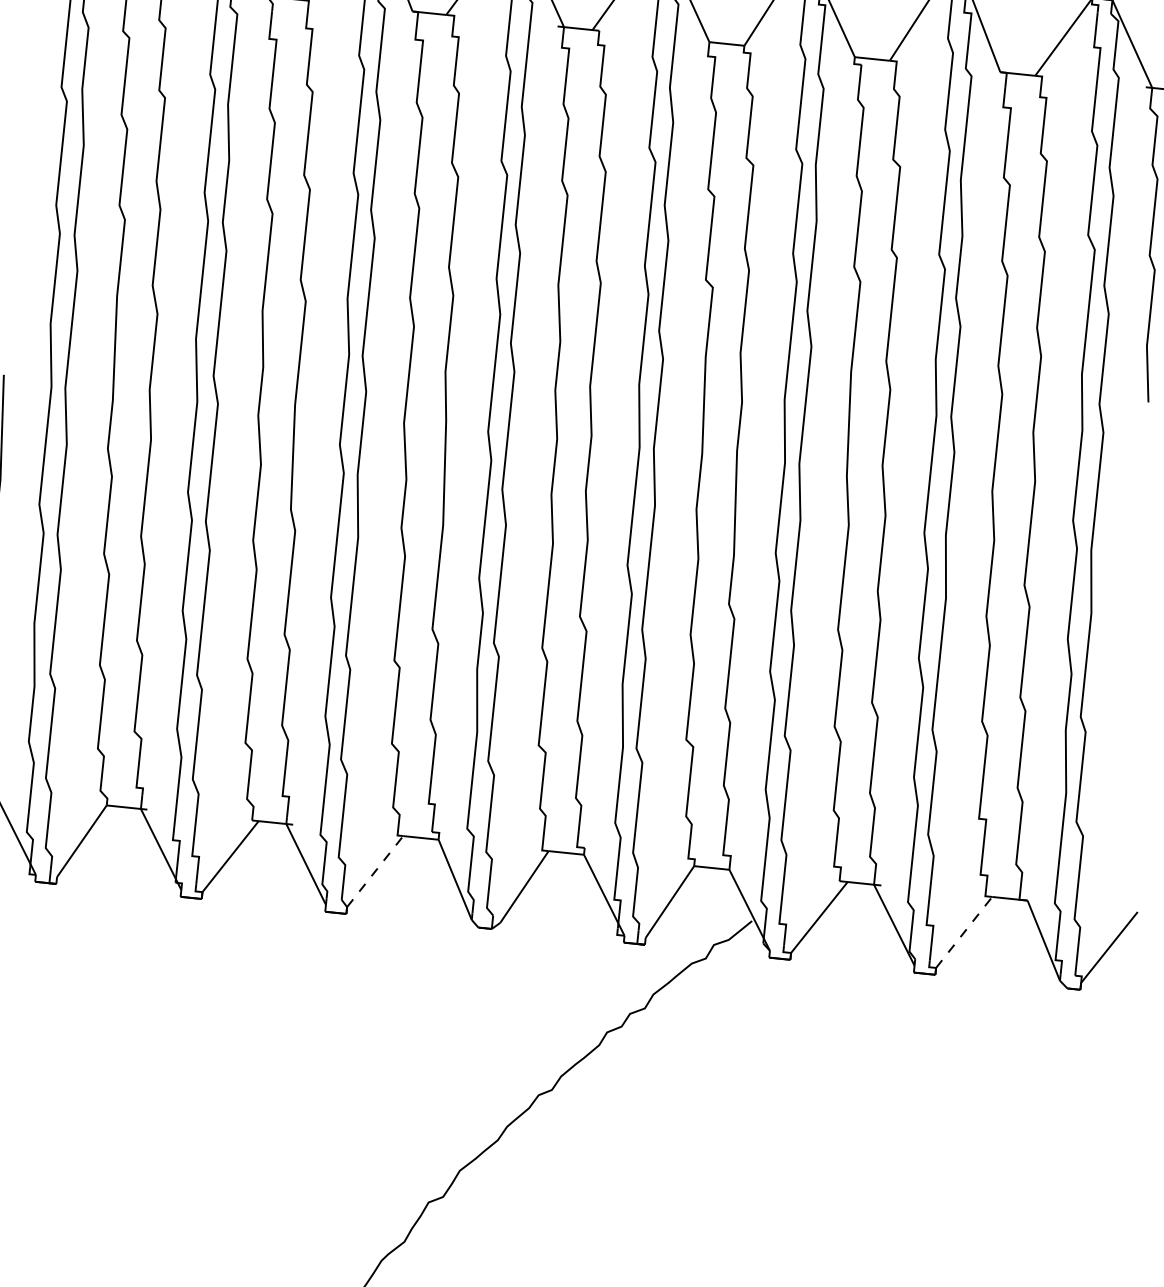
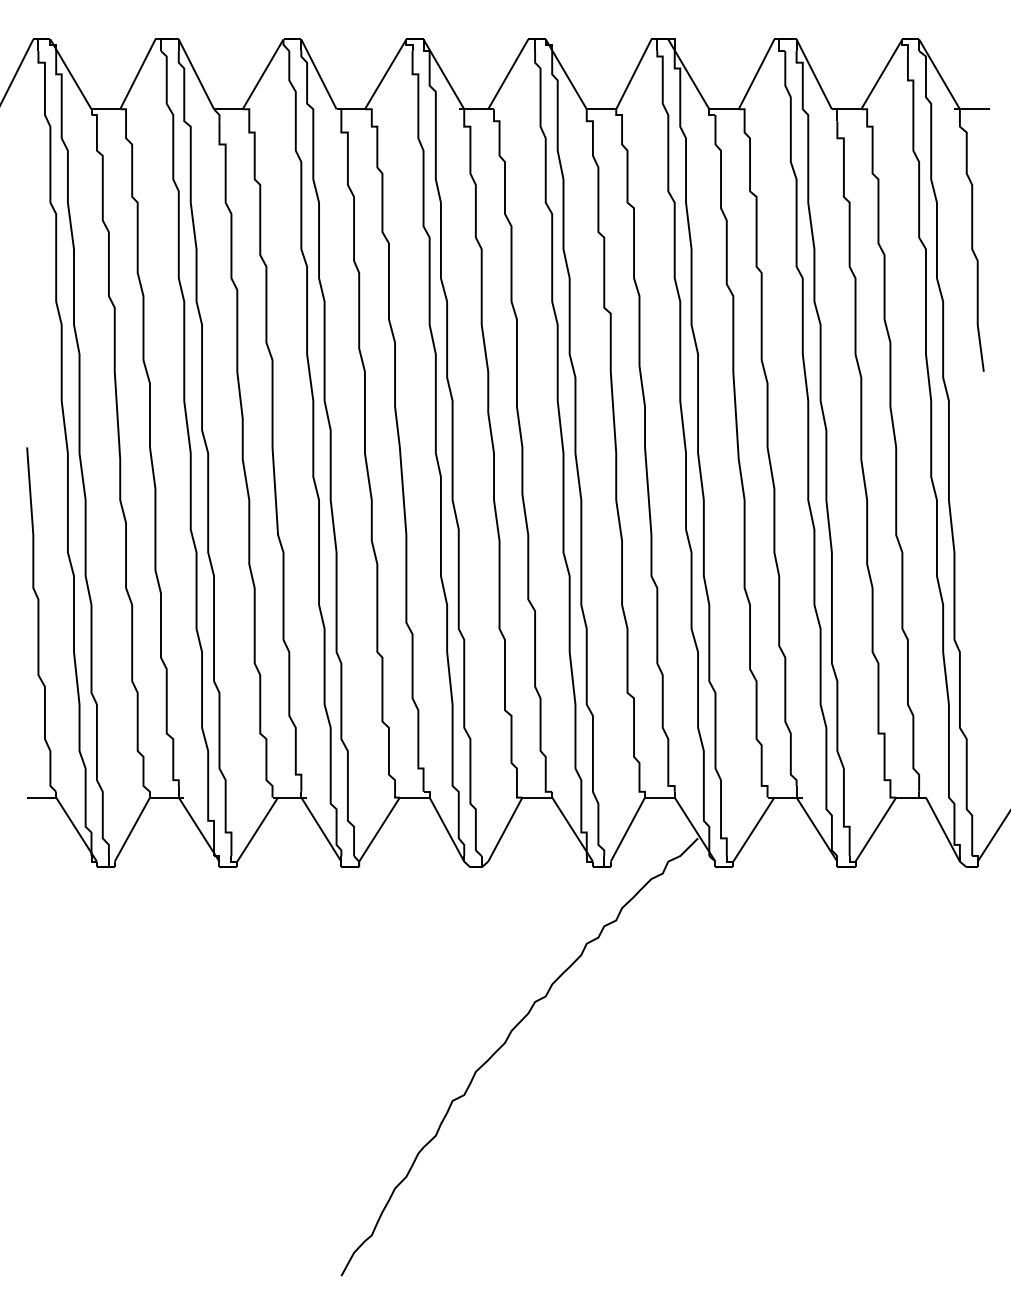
line: (375, 871) -> (379, 829), dashed -> solid
line: (963, 932) -> (875, 829), dashed -> solid

